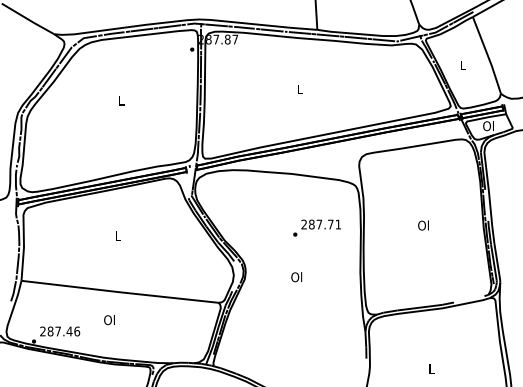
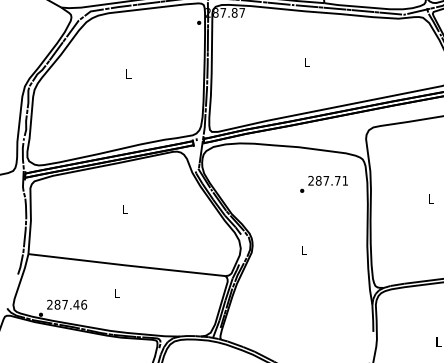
text: (423, 225) -> (430, 198), Ol -> L
text: (316, 227) -> (323, 183), moved
text: (296, 277) -> (303, 250), Ol -> L
text: (109, 320) -> (116, 293), Ol -> L

